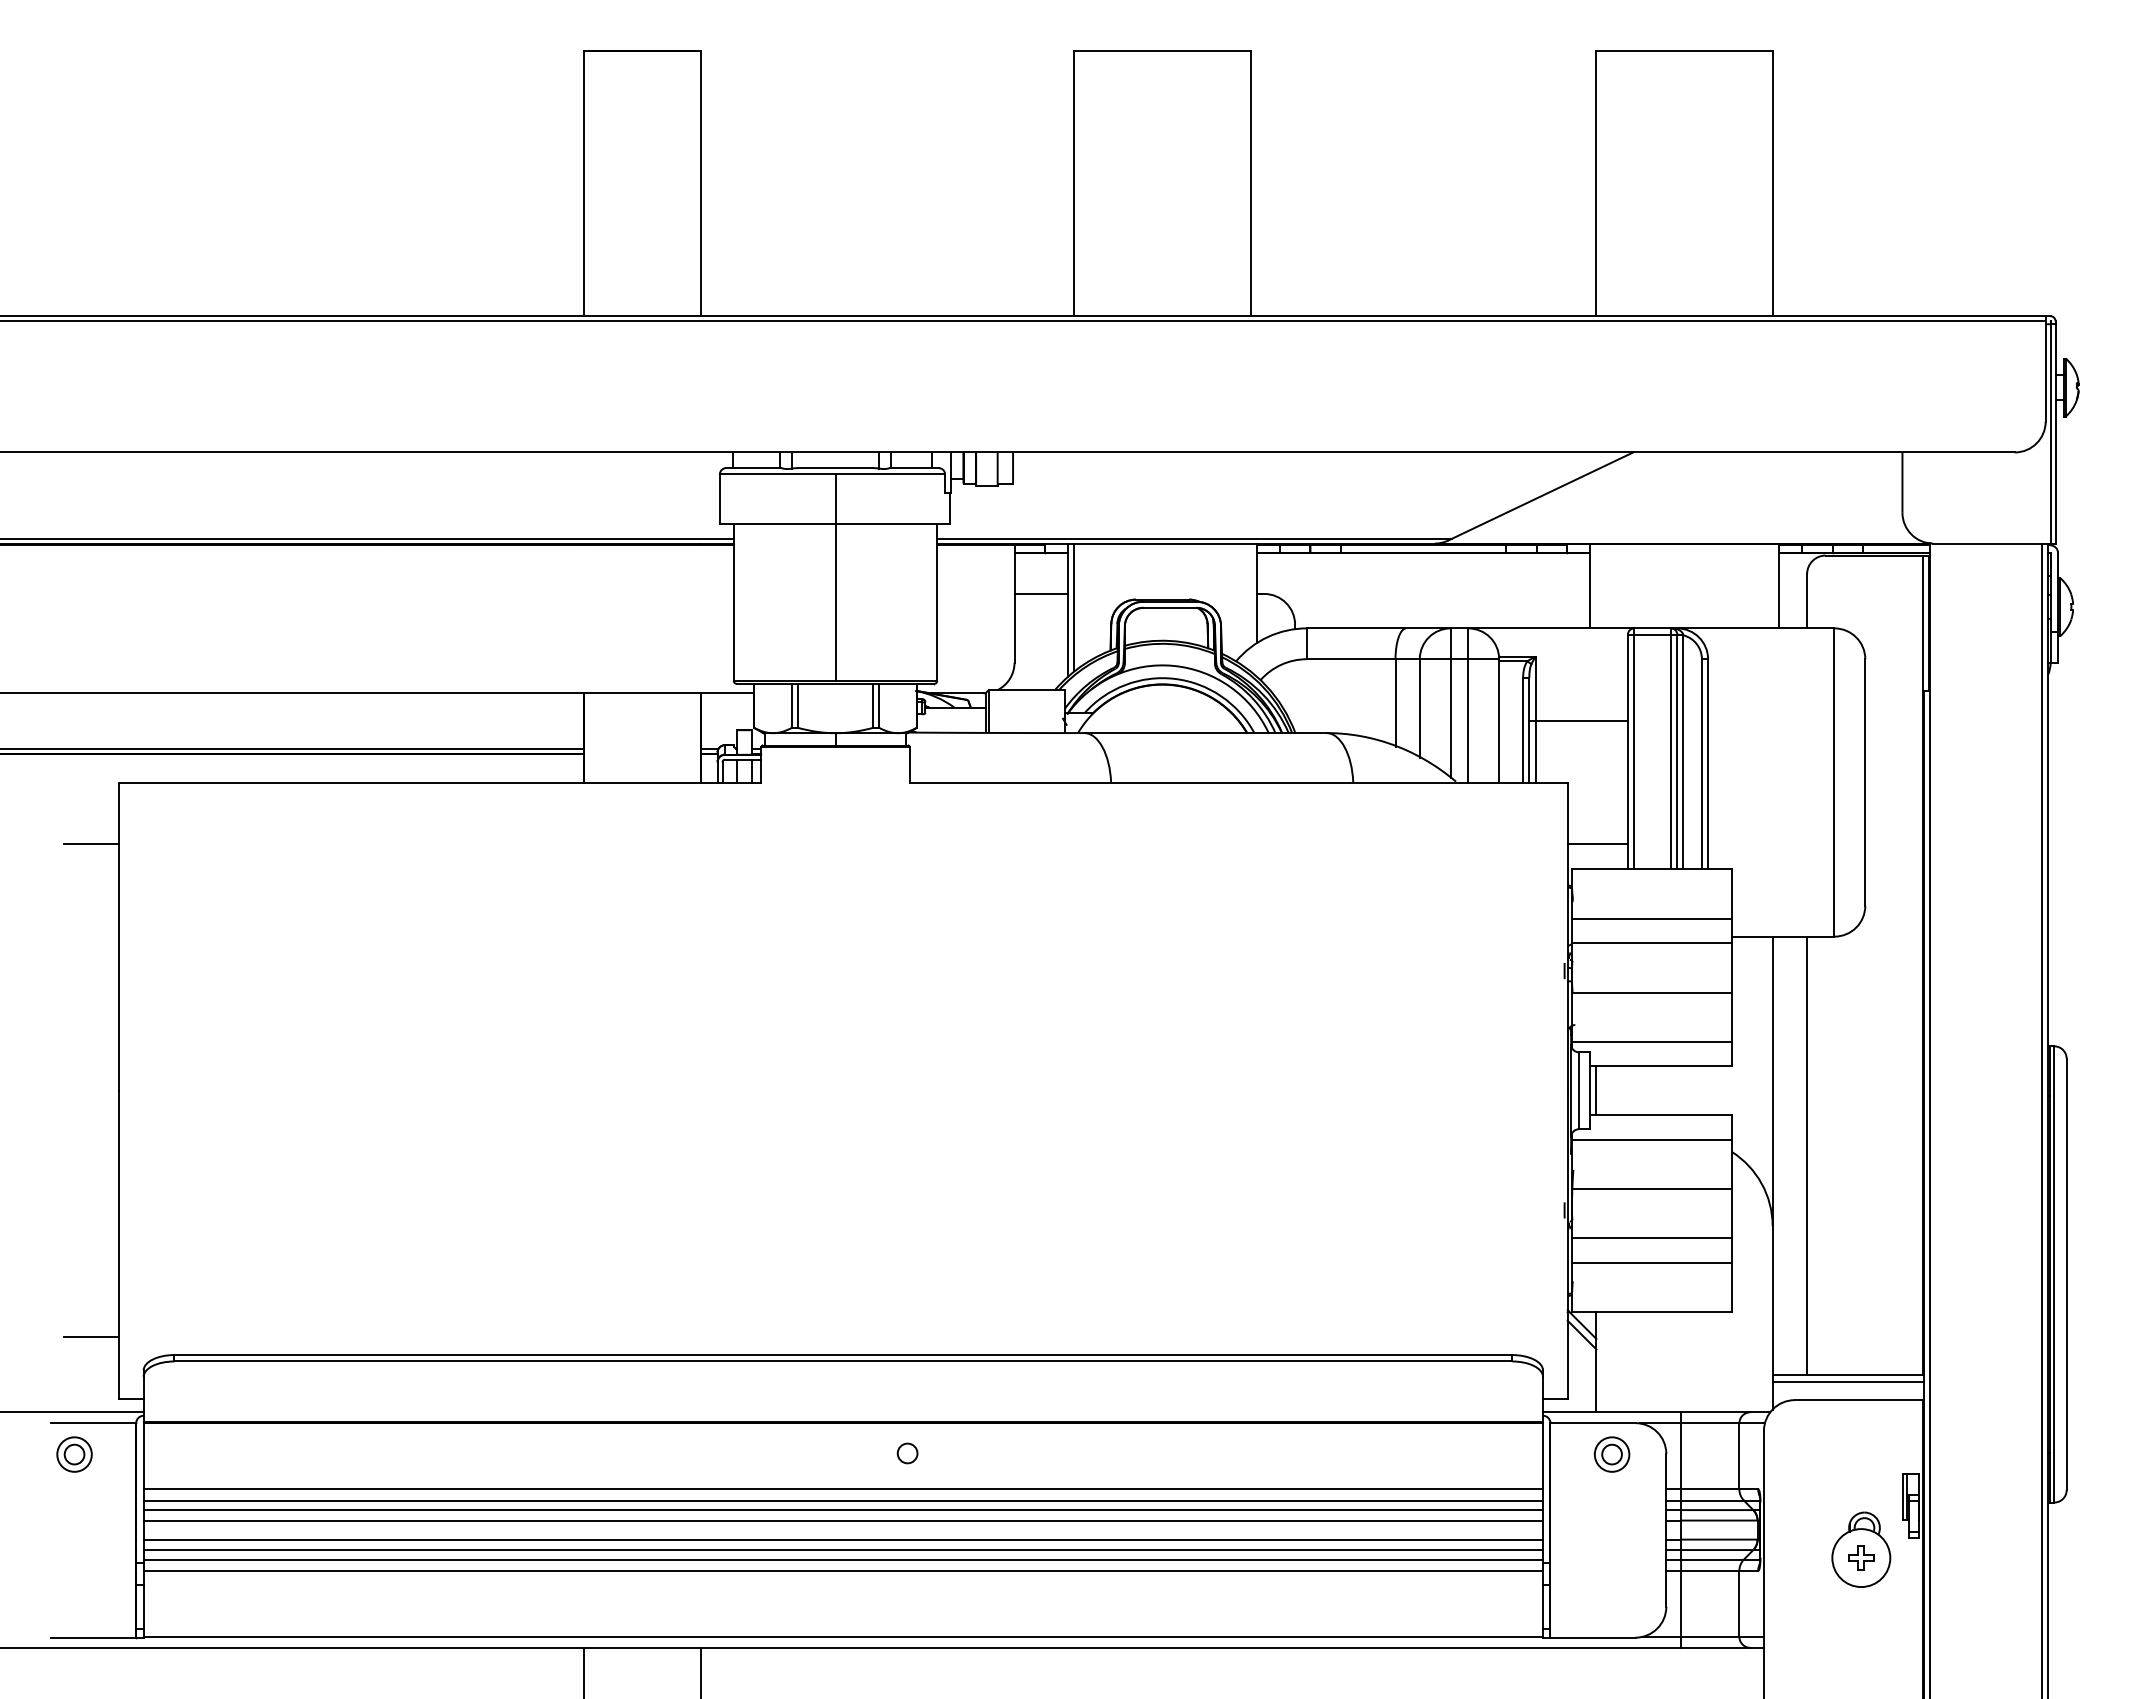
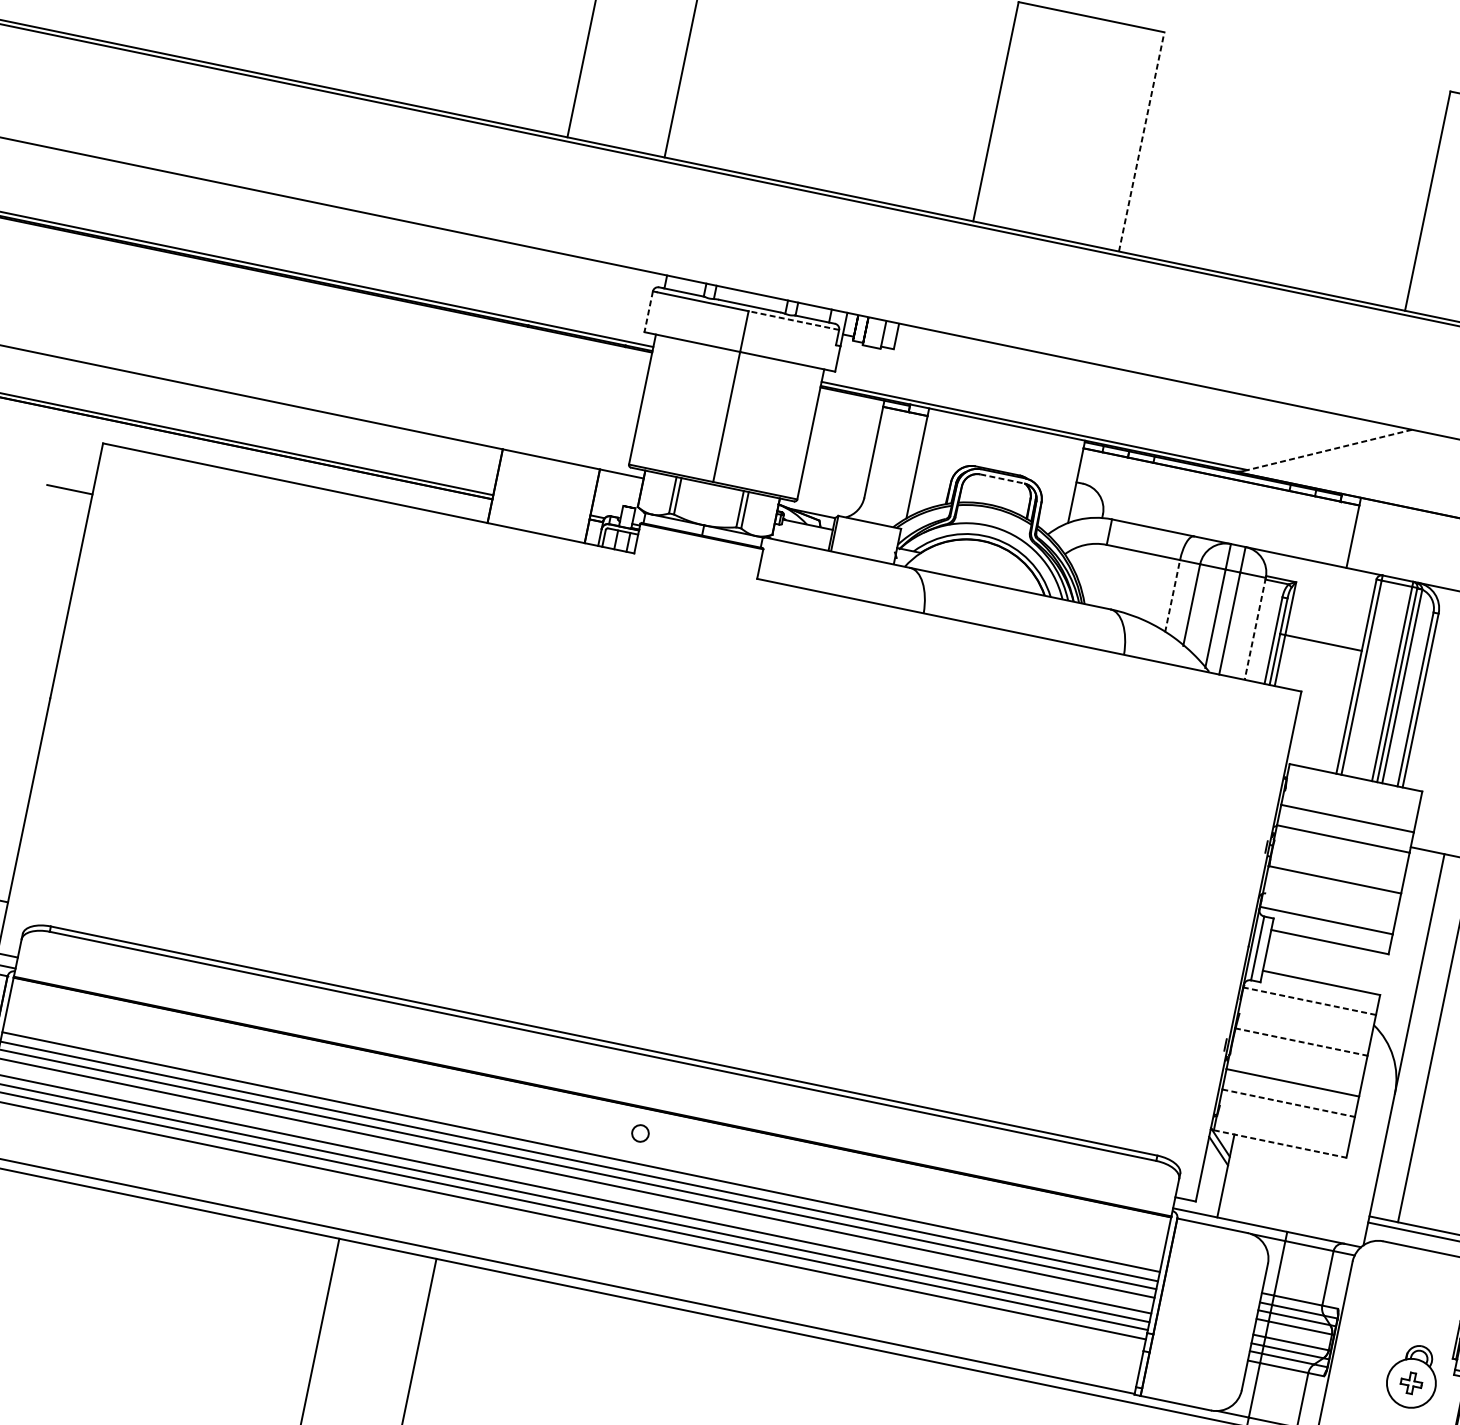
line: (1250, 183) -> (1141, 141), solid -> dashed
line: (890, 474) -> (794, 320), solid -> dashed
line: (1541, 496) -> (1328, 450), solid -> dashed
line: (719, 498) -> (648, 311), solid -> dashed
line: (1041, 593) -> (898, 445), removed
line: (1074, 607) -> (923, 462), removed
line: (1169, 607) -> (1001, 478), solid -> dashed
line: (1395, 702) -> (1172, 595), solid -> dashed
line: (1499, 720) -> (1255, 628), solid -> dashed
line: (1597, 844) -> (1315, 747), removed
line: (1596, 1090) -> (1272, 951), removed
line: (1651, 1139) -> (1309, 1001), solid -> dashed
line: (1652, 1188) -> (1301, 1041), solid -> dashed
line: (1652, 1262) -> (1289, 1103), solid -> dashed
line: (1652, 1312) -> (1280, 1144), solid -> dashed
part: (1612, 1454) -> (1223, 1255), removed

